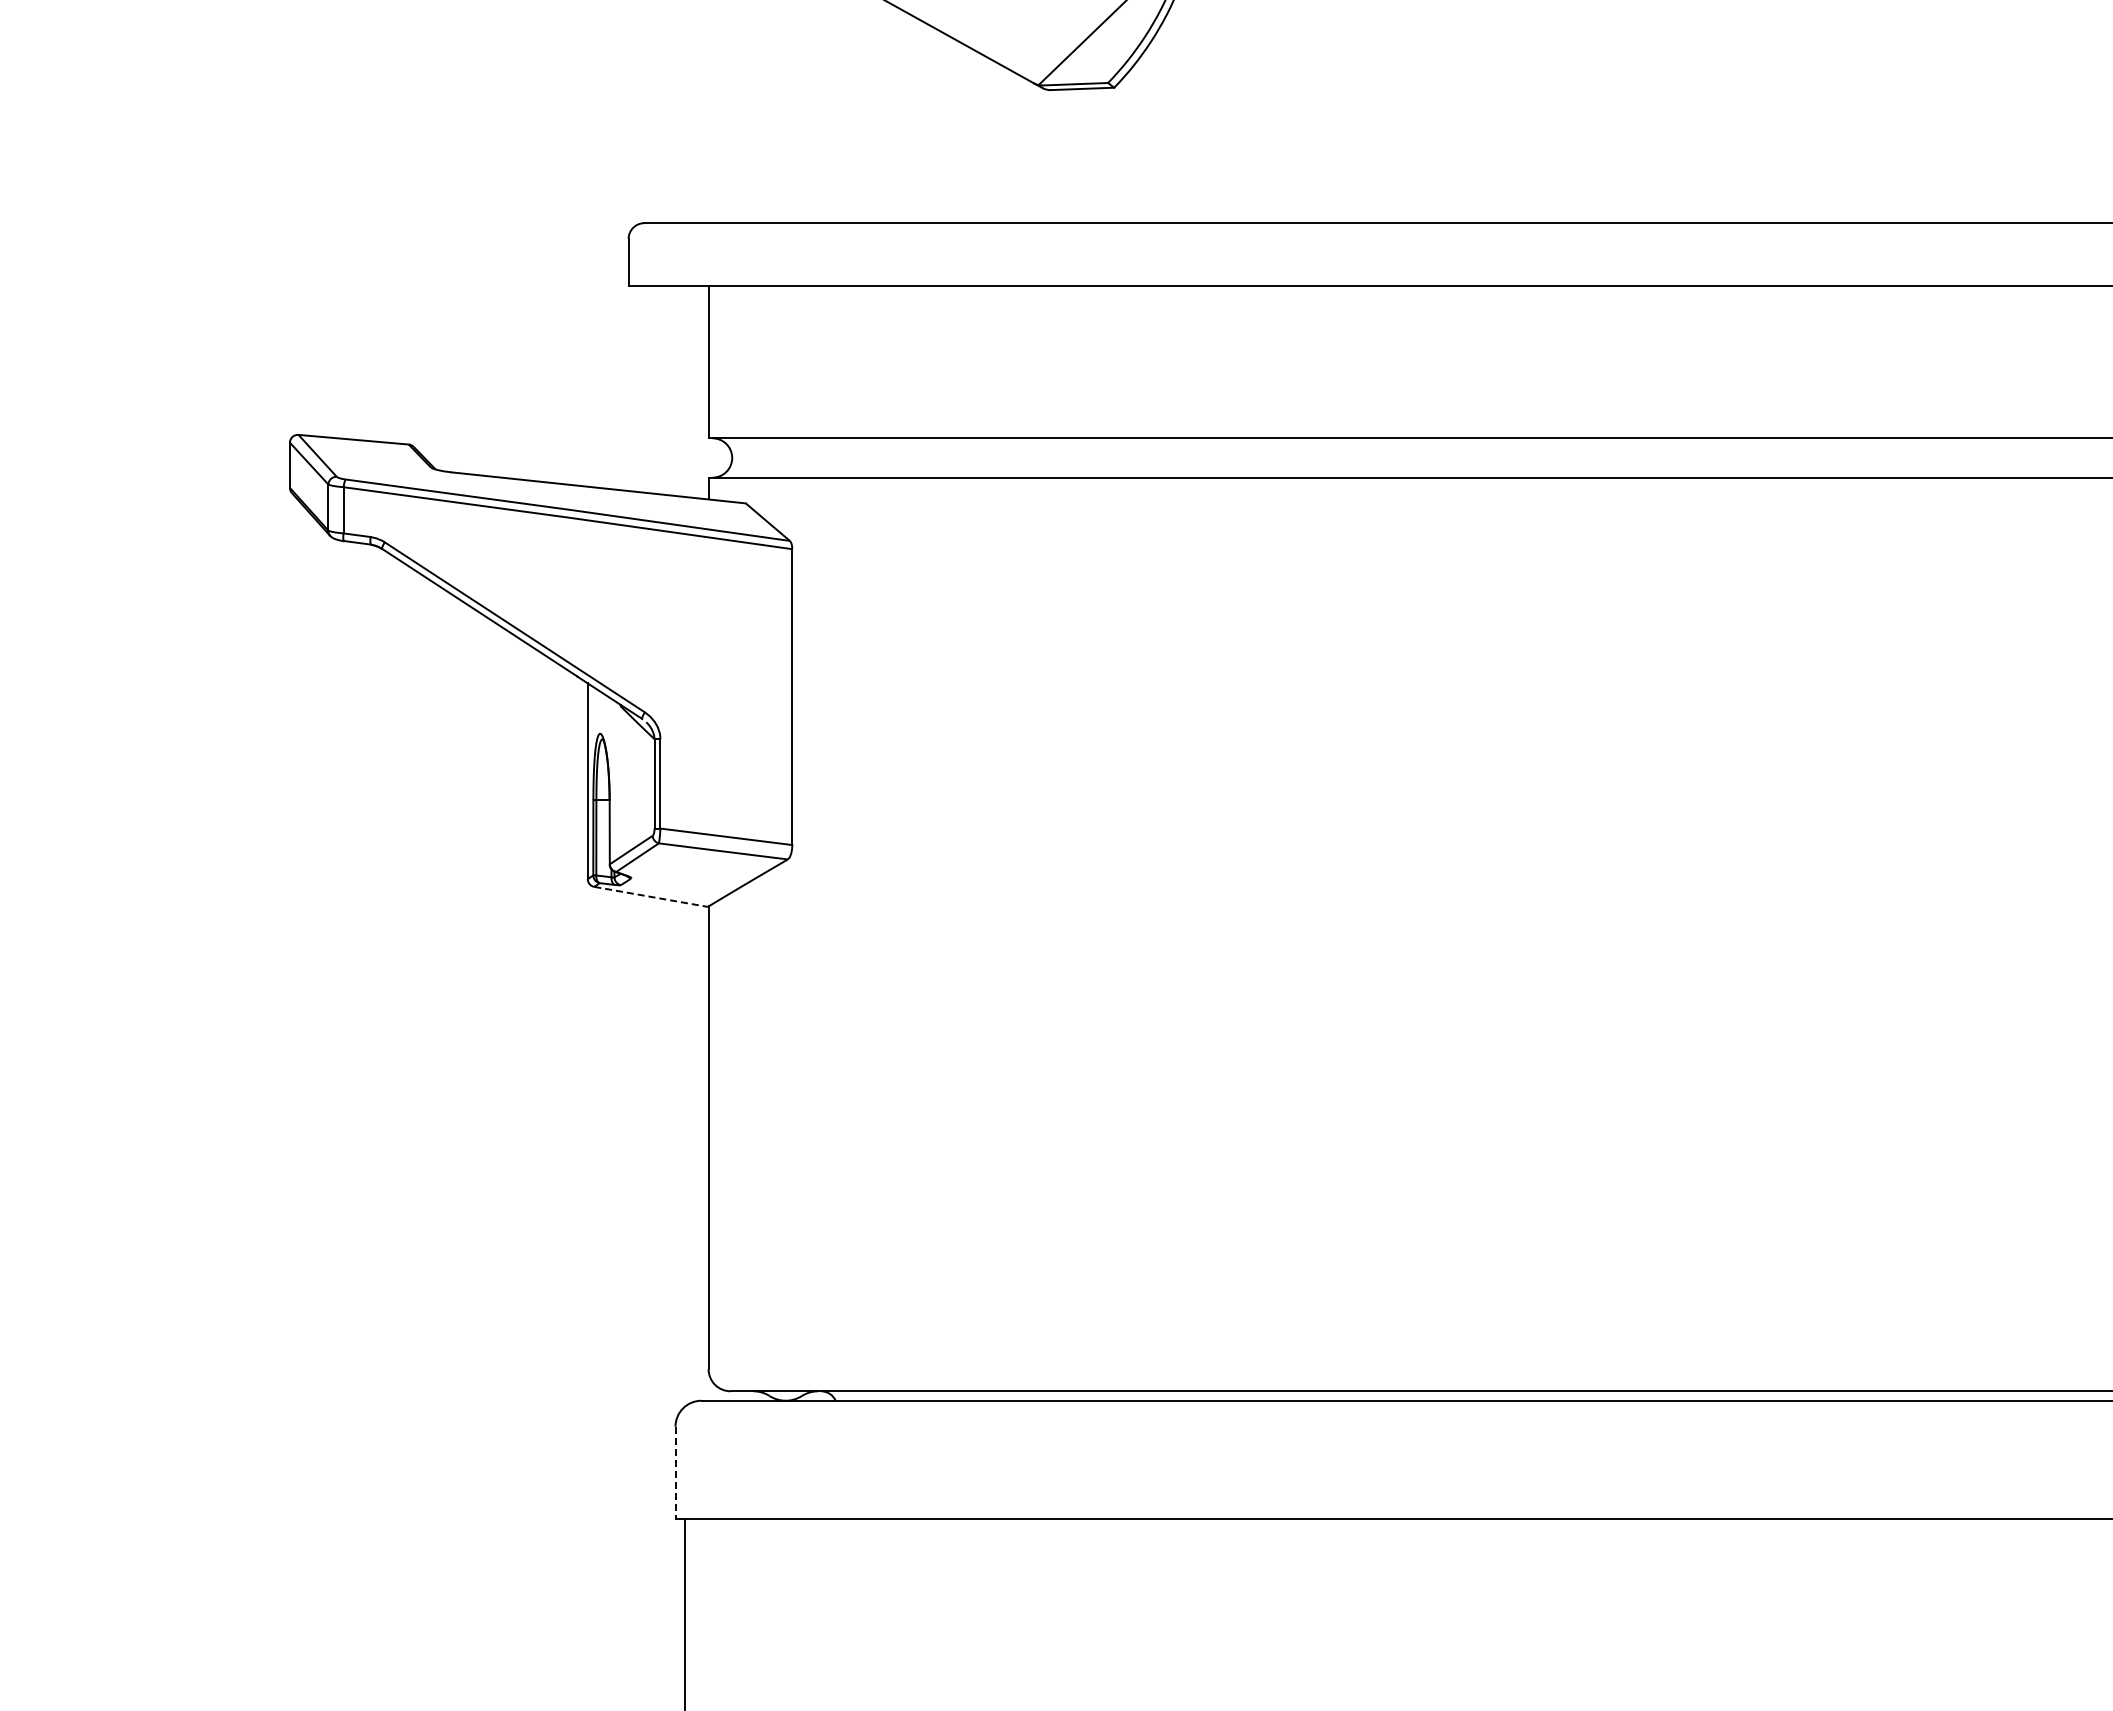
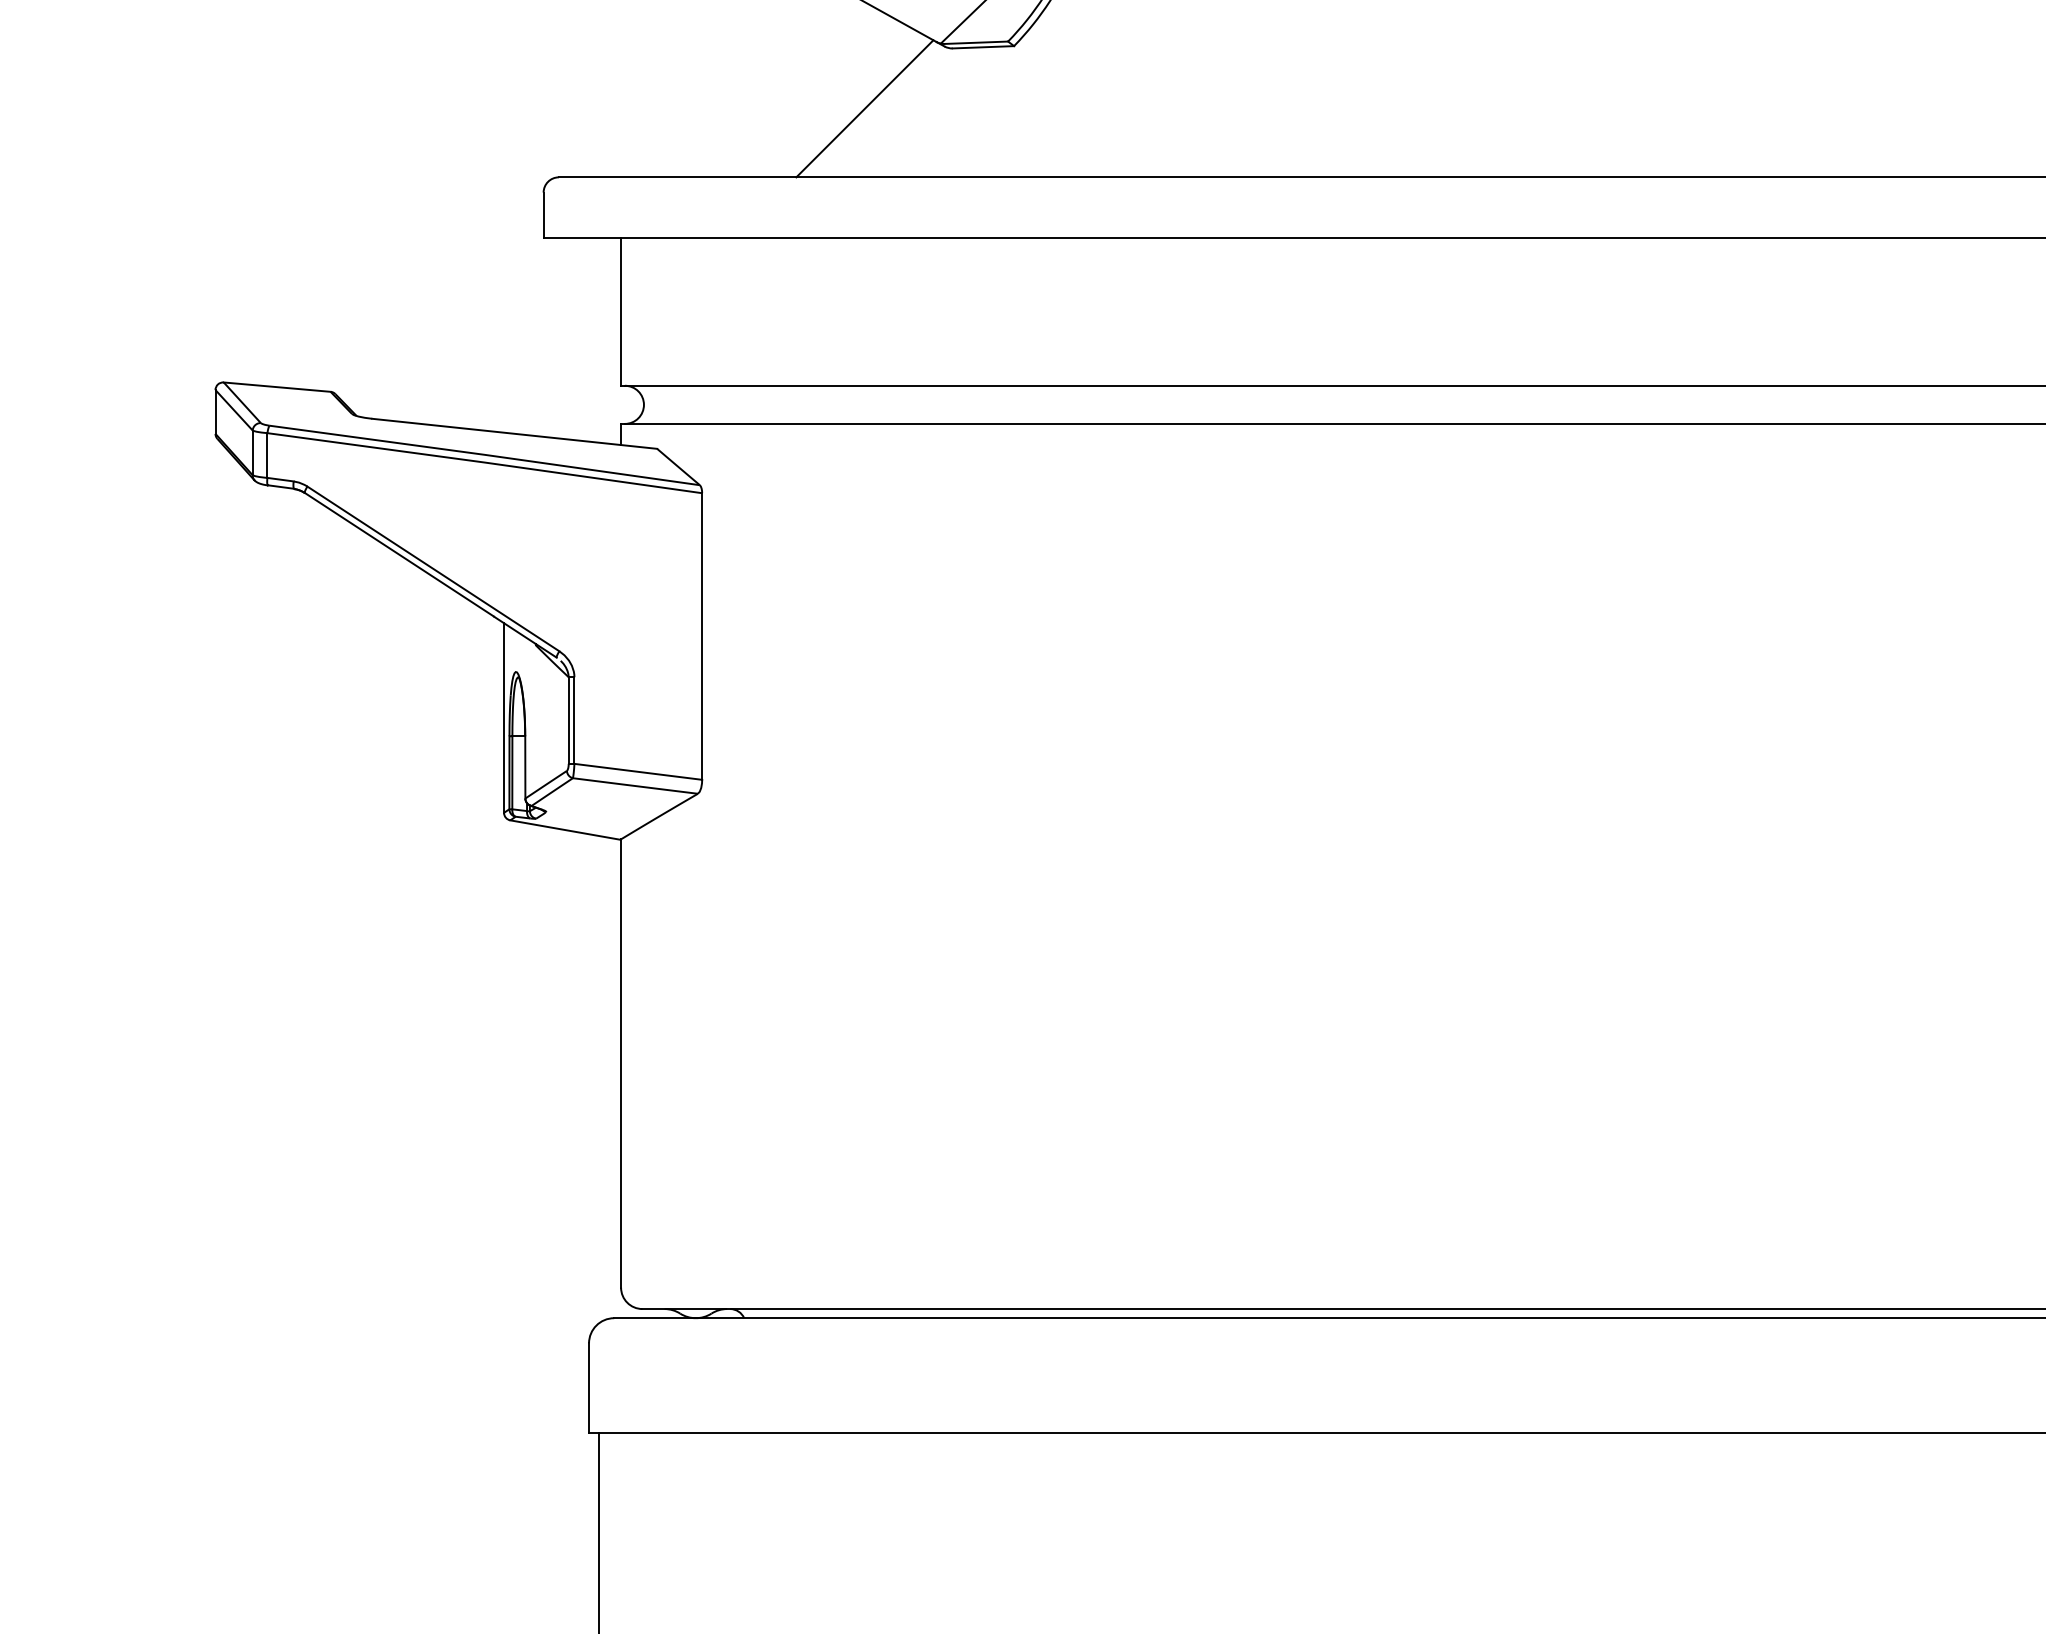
line: (960, 152) -> (865, 108), added
line: (651, 896) -> (565, 829), dashed -> solid
line: (675, 1473) -> (589, 1388), dashed -> solid

